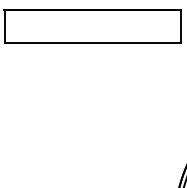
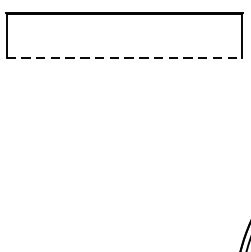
line: (93, 43) -> (125, 58), solid -> dashed

